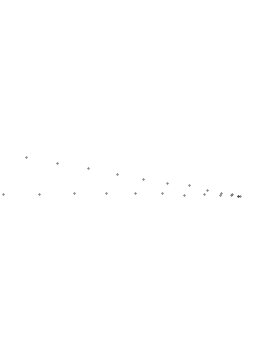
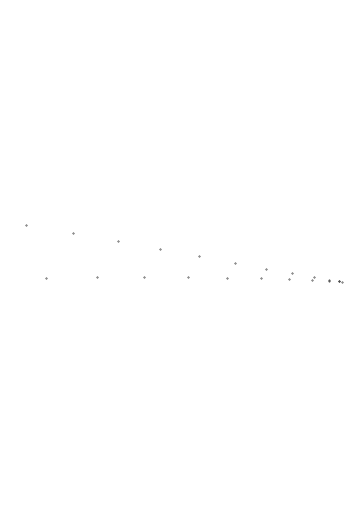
part: (187, 190) -> (264, 273), size x0.62

